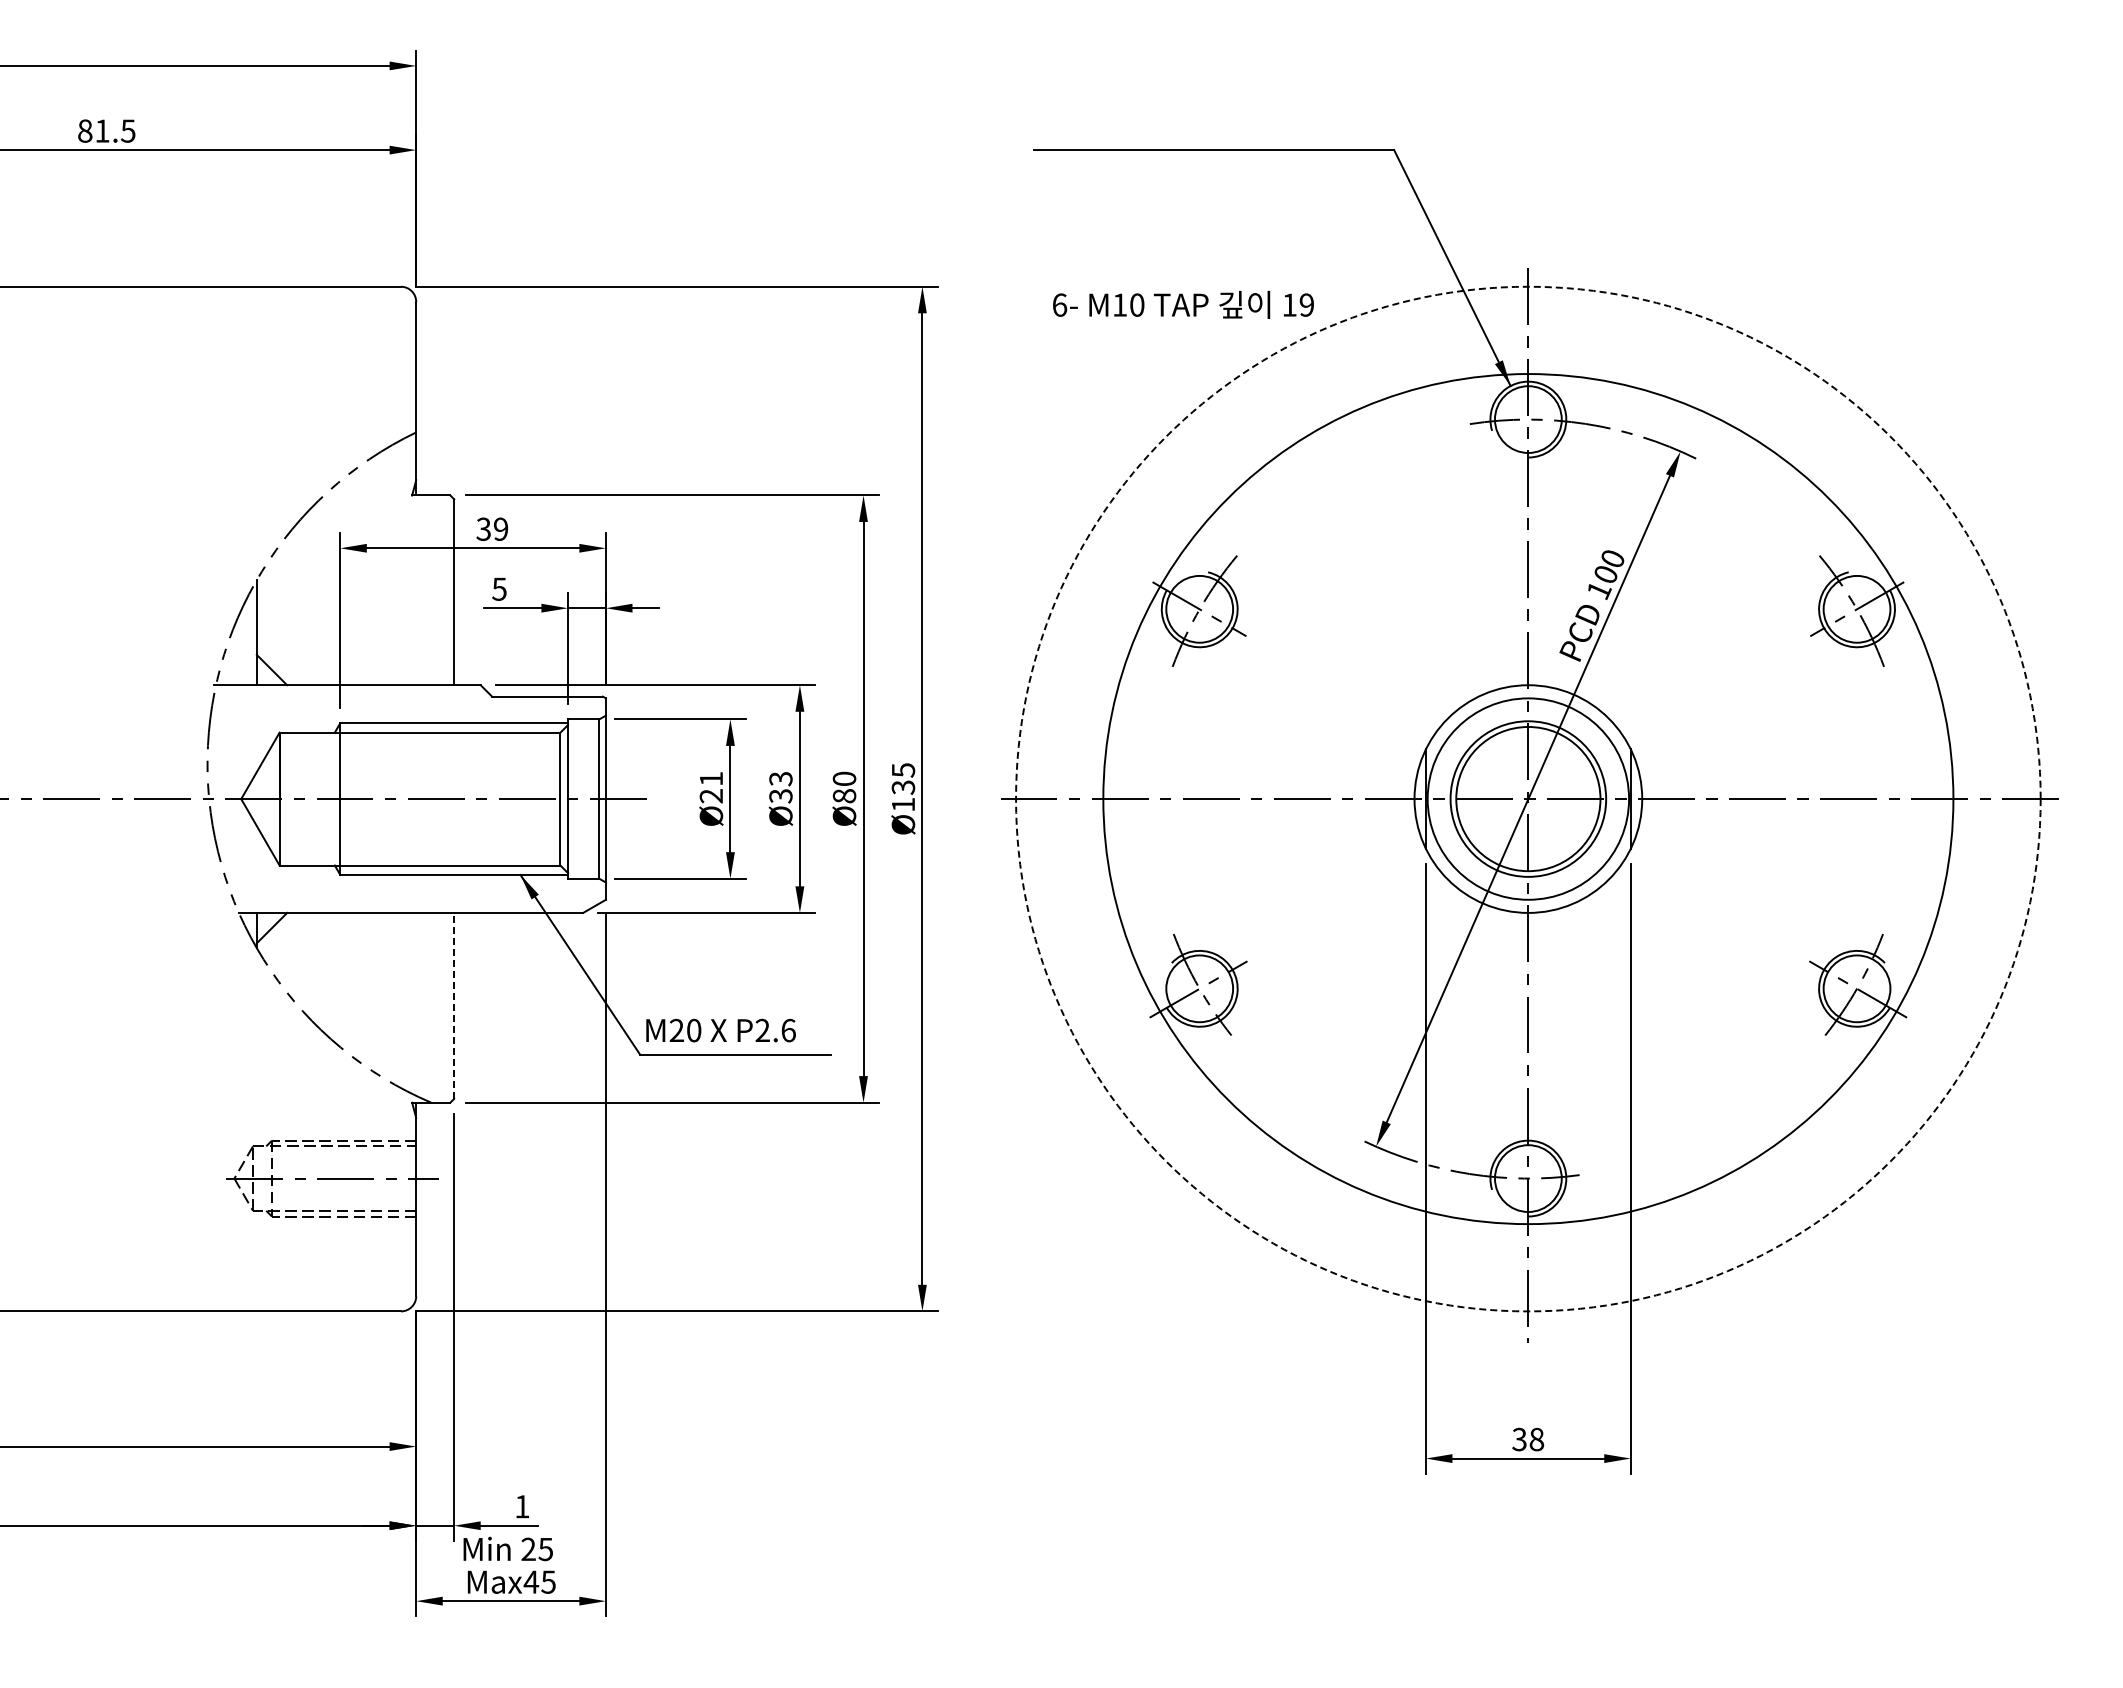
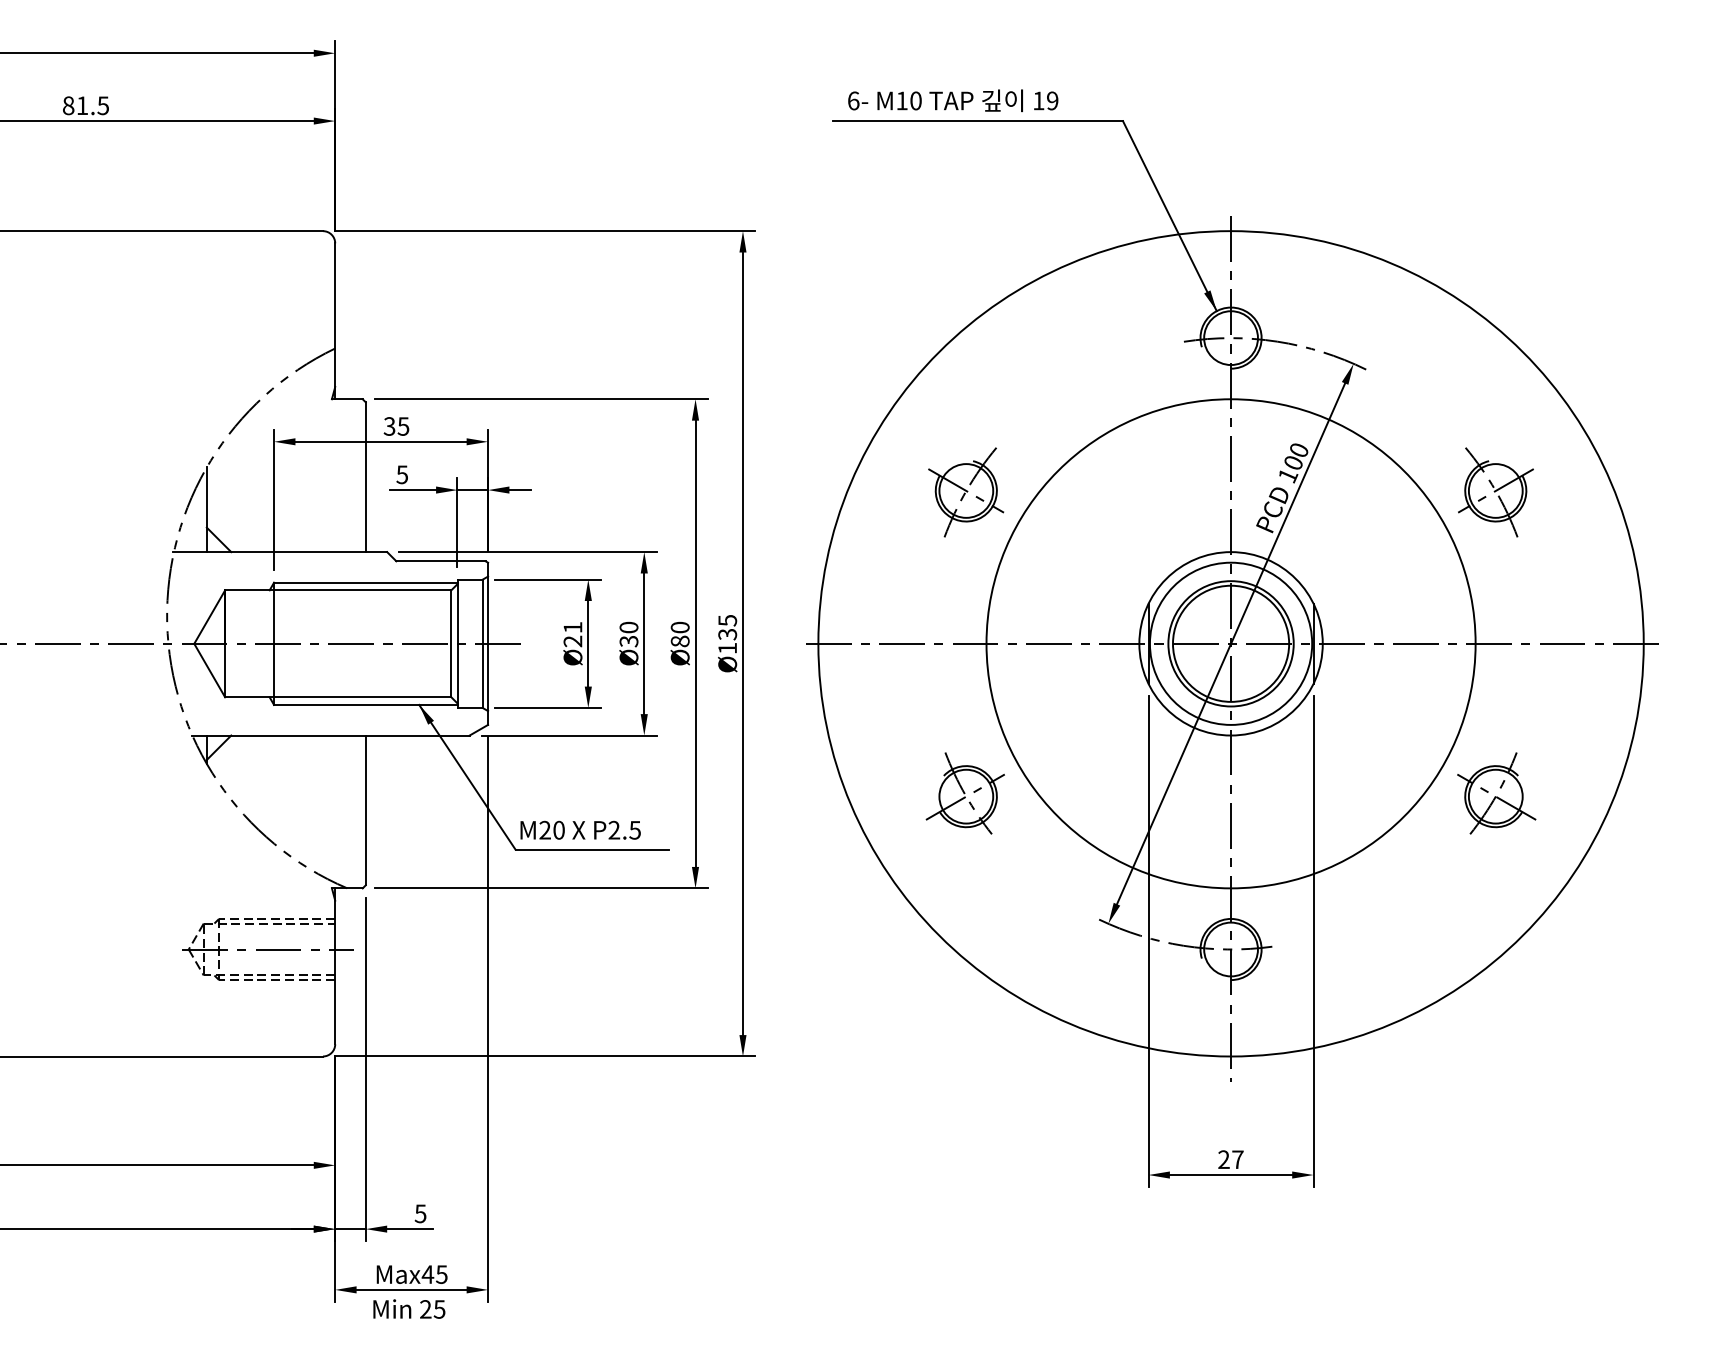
text: (1183, 304) -> (953, 100), moved
text: (500, 528) -> (403, 425), 39 -> 35
text: (780, 778) -> (628, 627), Ø33 -> Ø30
circle: (1527, 798) -> (1230, 643), size x0.71
circle: (1528, 798) -> (1231, 643), dashed -> solid
line: (454, 1005) -> (366, 810), dashed -> solid
text: (788, 1030) -> (635, 830), P2.6 -> P2.5
text: (1528, 1439) -> (1231, 1159), 38 -> 27
text: (521, 1506) -> (420, 1213), 1 -> 5
text: (507, 1548) -> (408, 1308), moved

